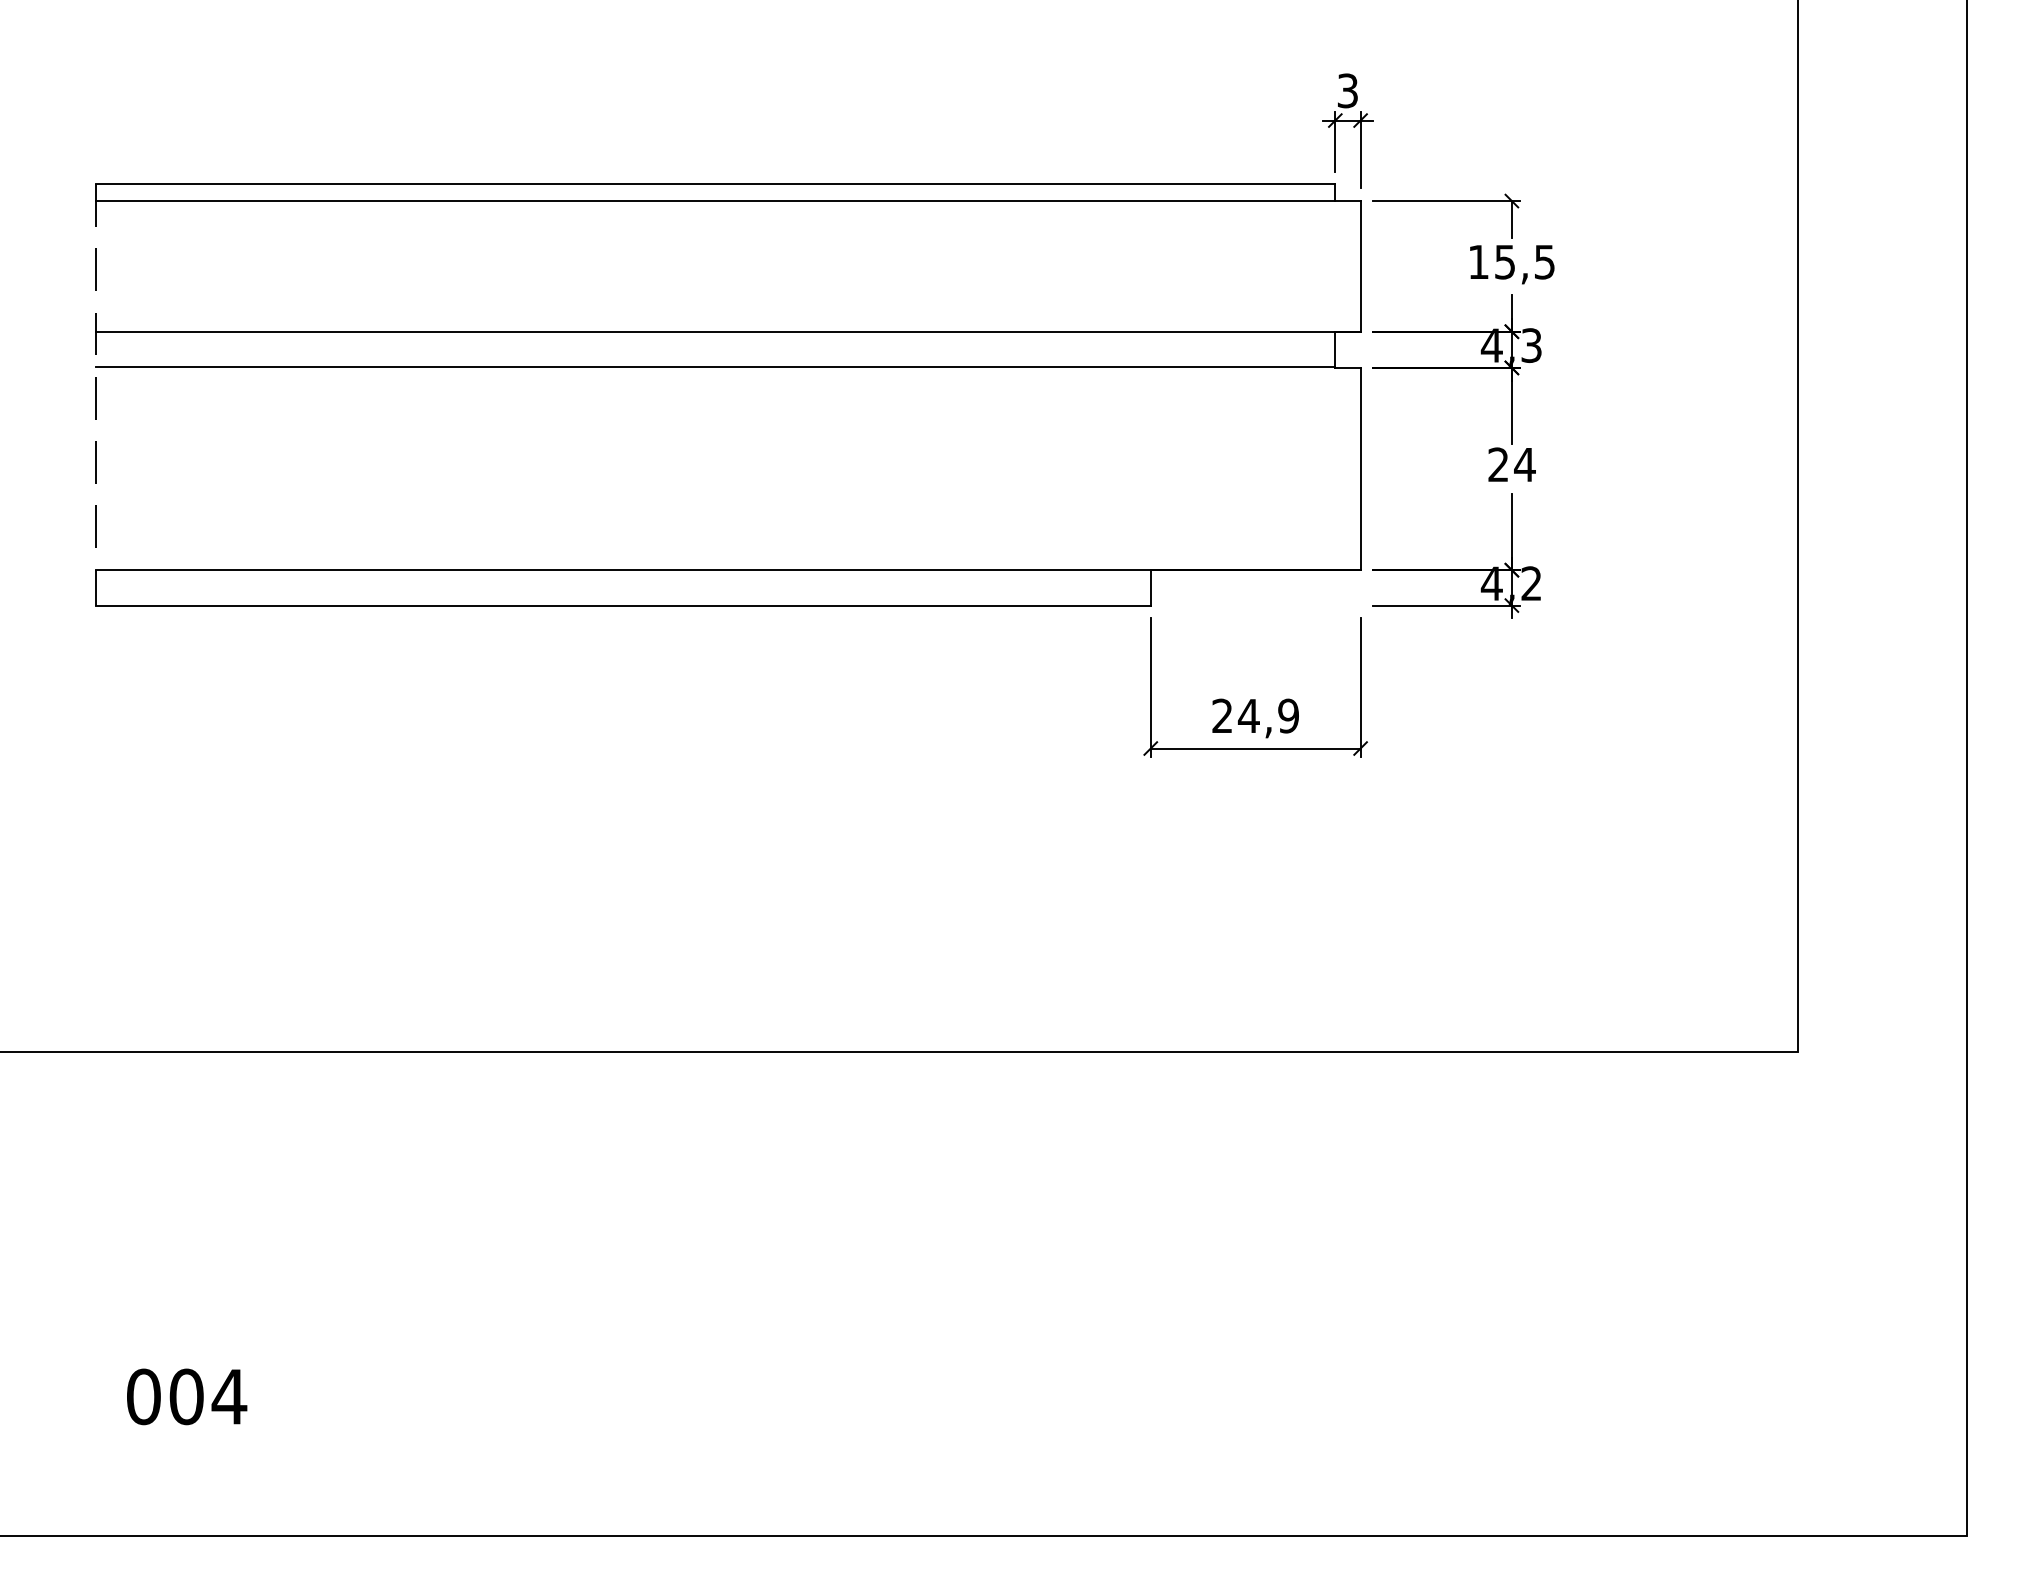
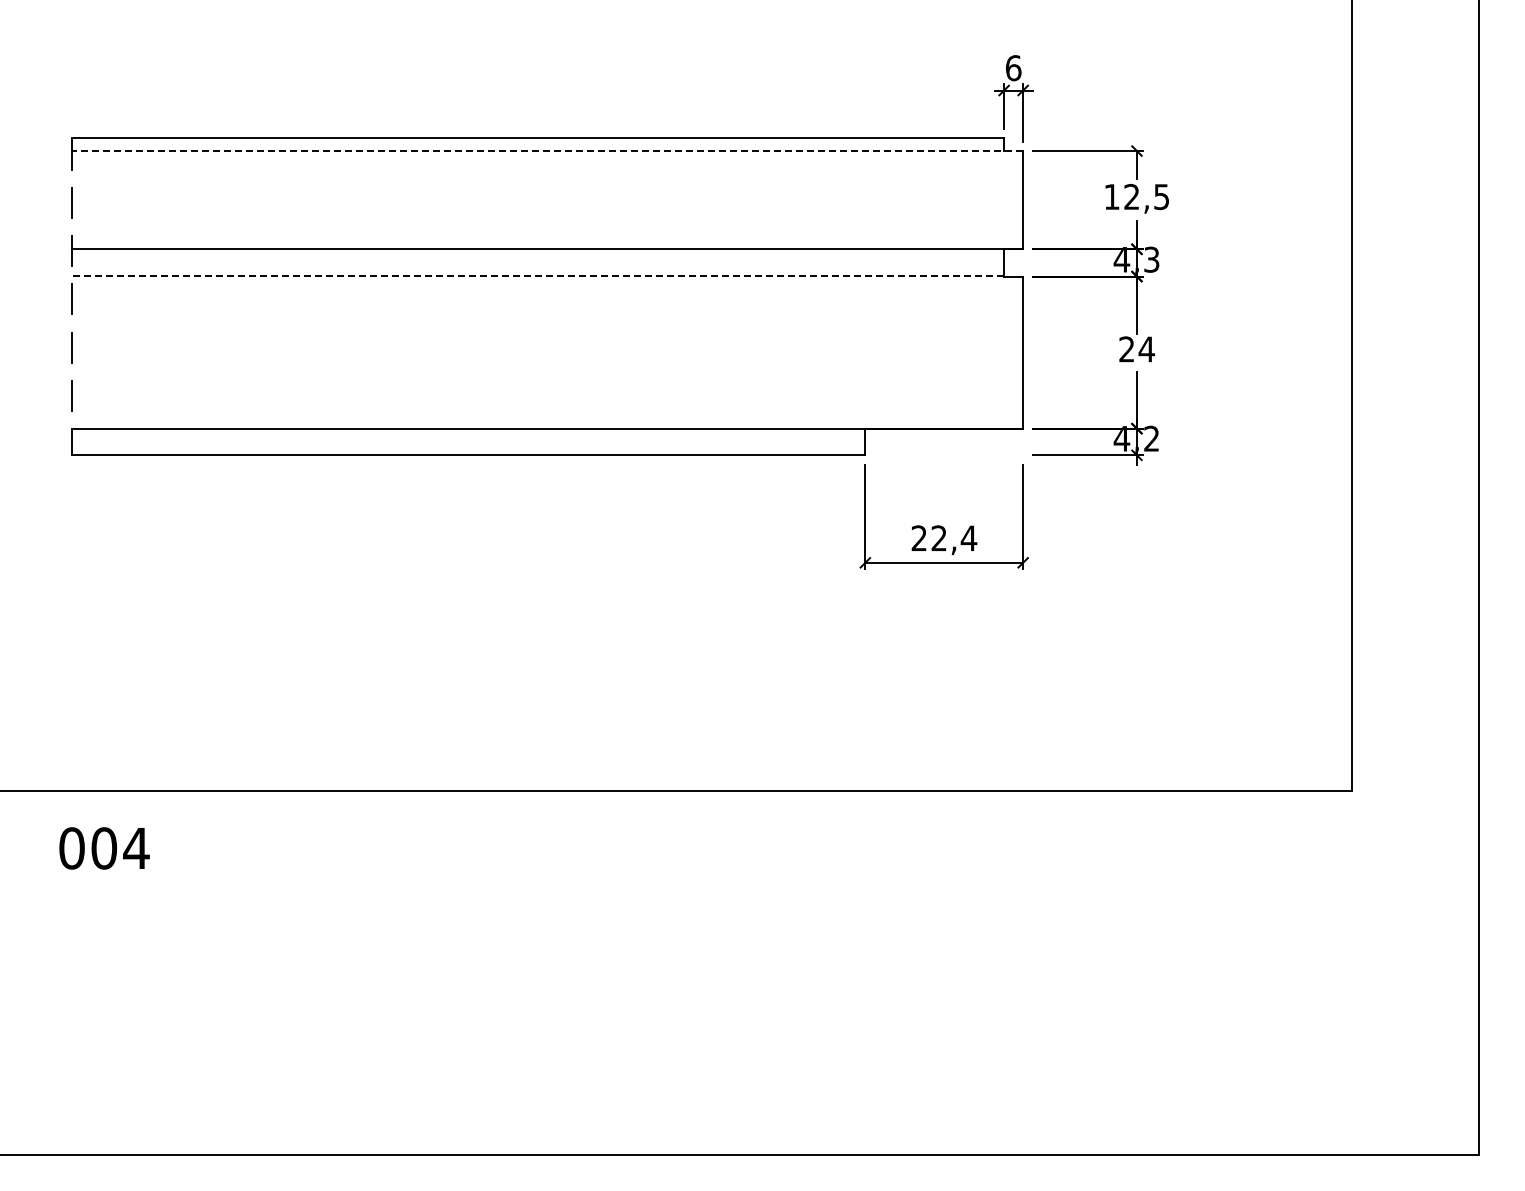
text: (1347, 91) -> (1013, 68), 3 -> 6
line: (728, 201) -> (547, 151), solid -> dashed
text: (1504, 262) -> (1131, 197), 15,5 -> 12,5
line: (716, 366) -> (538, 275), solid -> dashed
text: (1267, 716) -> (953, 538), 24,9 -> 22,4
text: (186, 1396) -> (104, 848), moved

